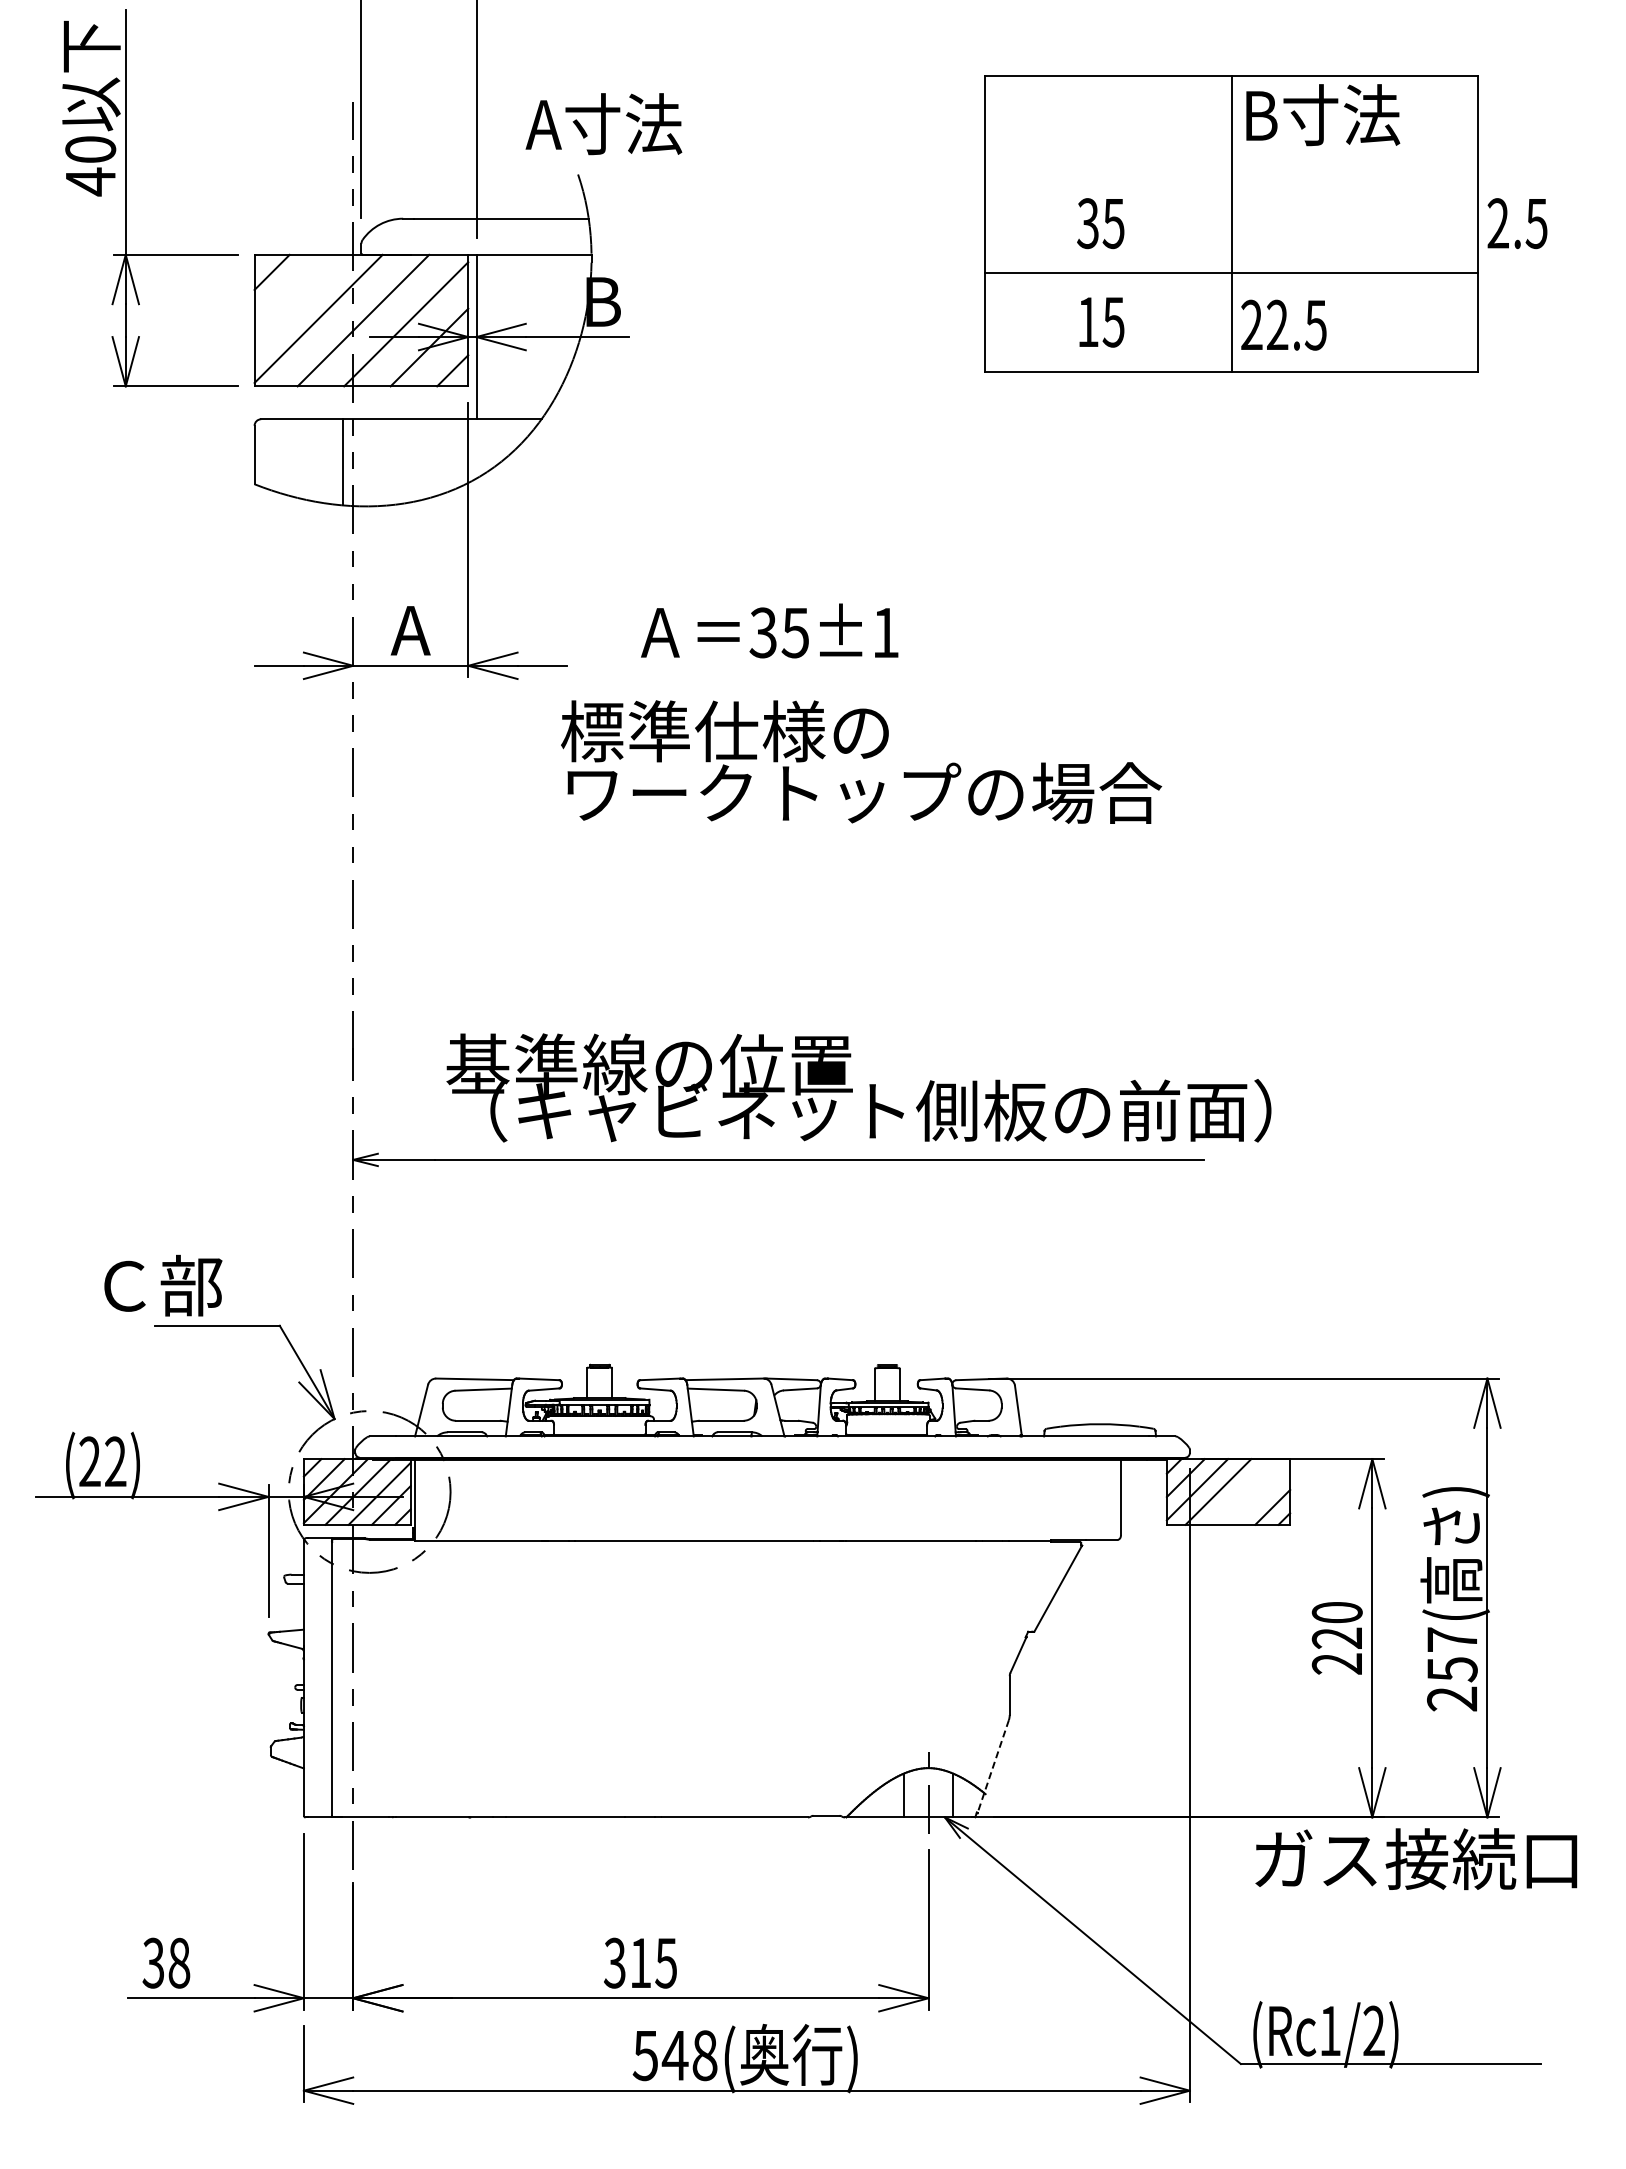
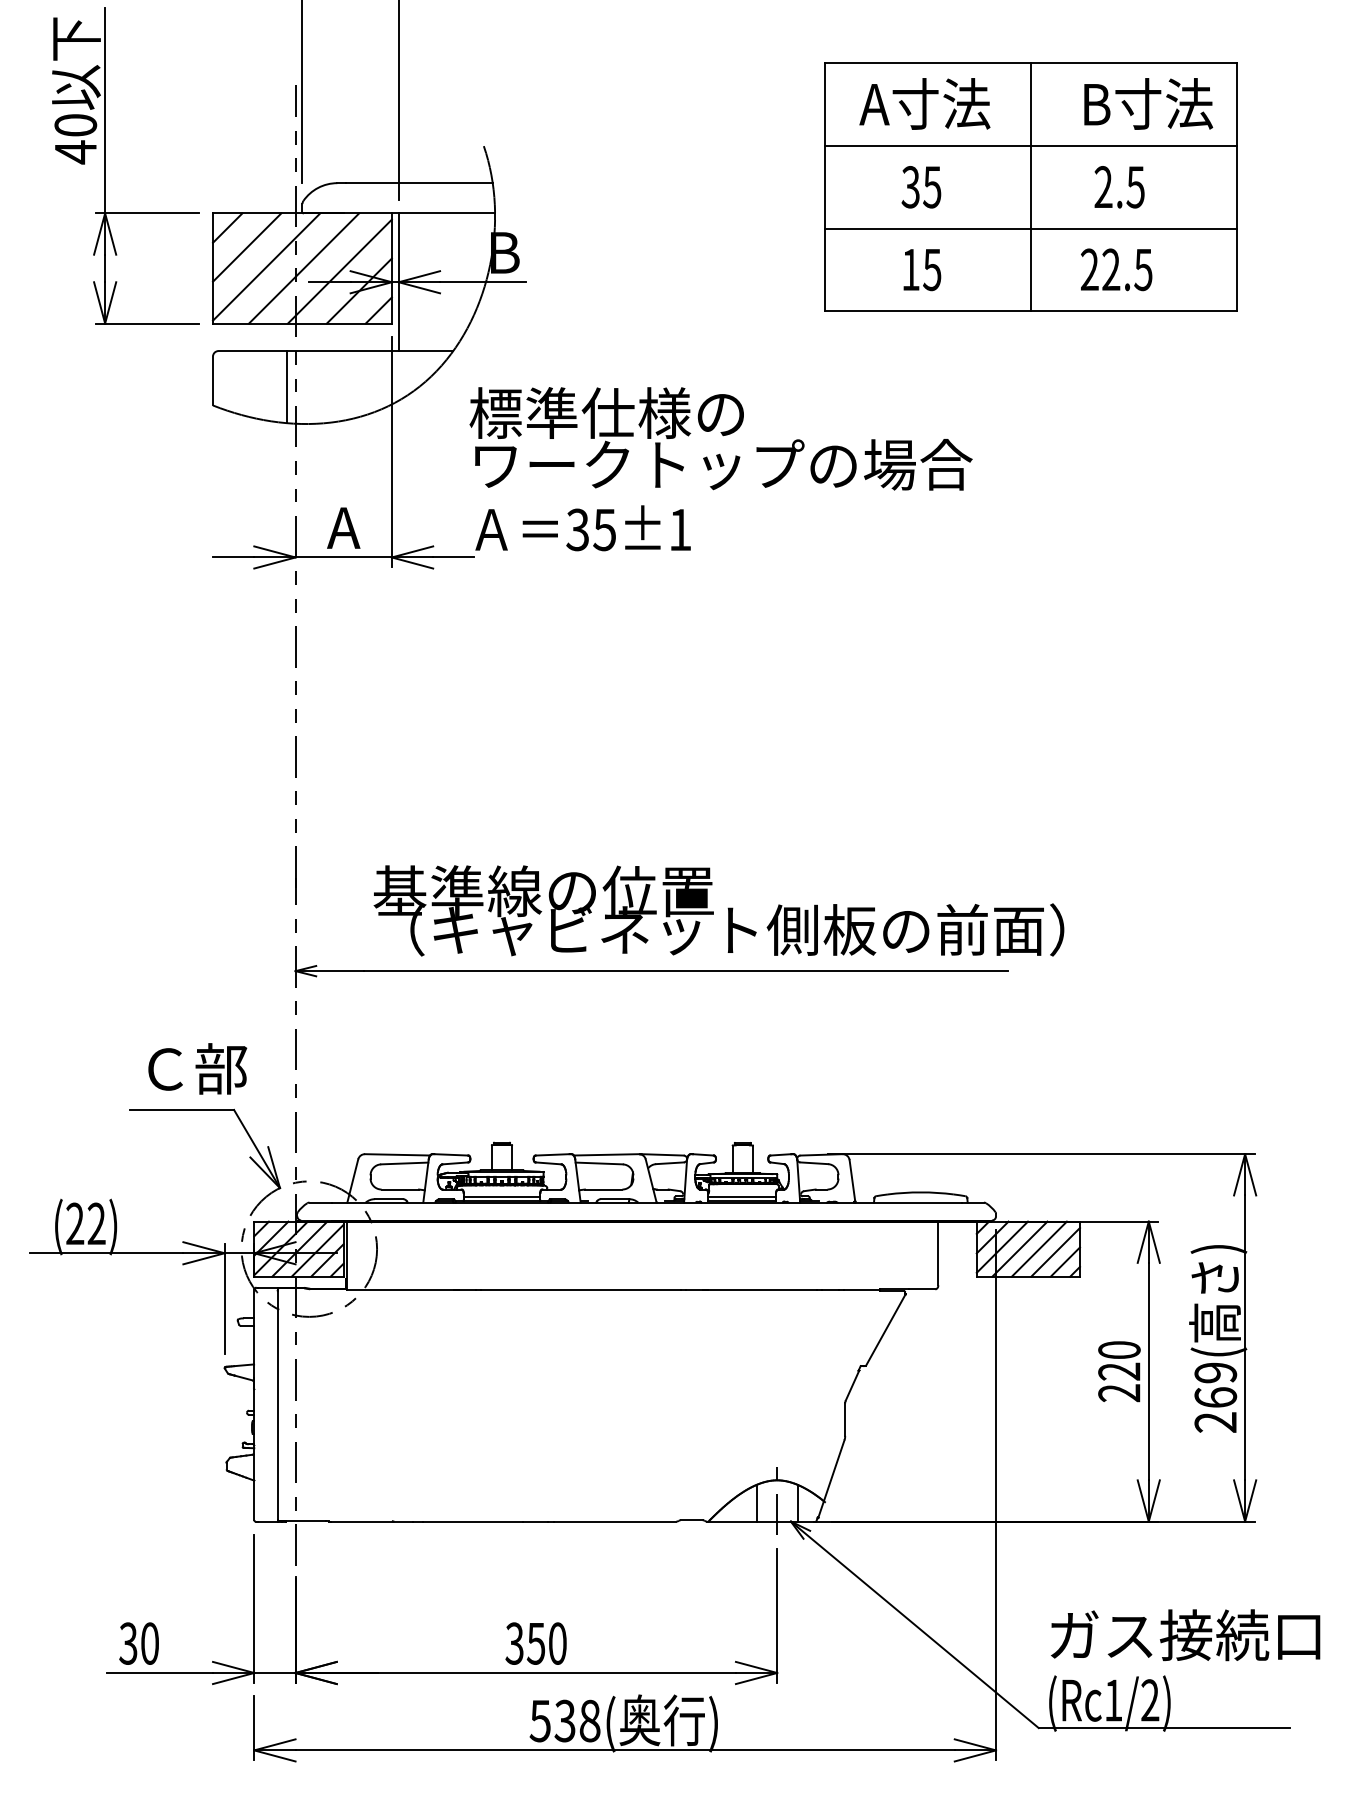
text: (1323, 115) -> (1148, 104), moved
text: (603, 124) -> (924, 104), moved
line: (1231, 174) -> (1030, 146), added
text: (1517, 223) -> (1119, 187), moved
line: (295, 295) -> (247, 247), added
text: (1283, 324) -> (1116, 269), moved
text: (769, 630) -> (582, 527), moved
text: (861, 761) -> (721, 438), moved
text: (163, 1285) -> (197, 1068), moved
line: (599, 1429) -> (501, 1196), added
line: (886, 1429) -> (742, 1196), added
line: (1241, 1491) -> (1039, 1248), added
line: (1261, 1495) -> (1055, 1252), added
text: (1452, 1654) -> (1215, 1385), 257( -> 269(
line: (993, 1766) -> (831, 1478), dashed -> solid
text: (1416, 1859) -> (1185, 1635), moved
text: (179, 1962) -> (150, 1643), 38 -> 30
text: (653, 1962) -> (546, 1643), 315 -> 350
text: (674, 2055) -> (564, 1720), 548( -> 538(

